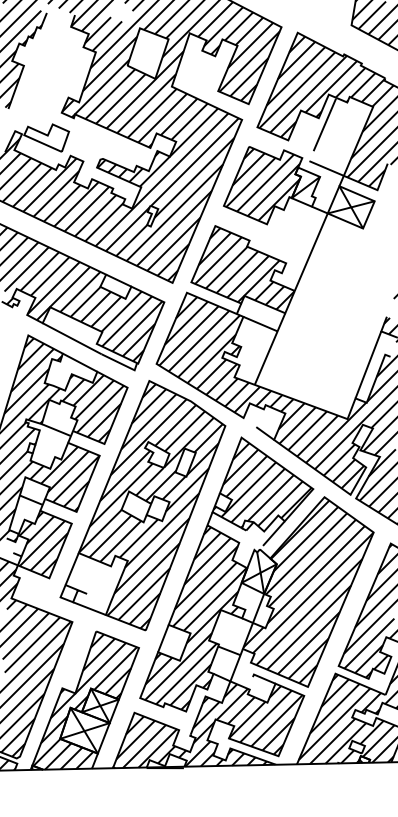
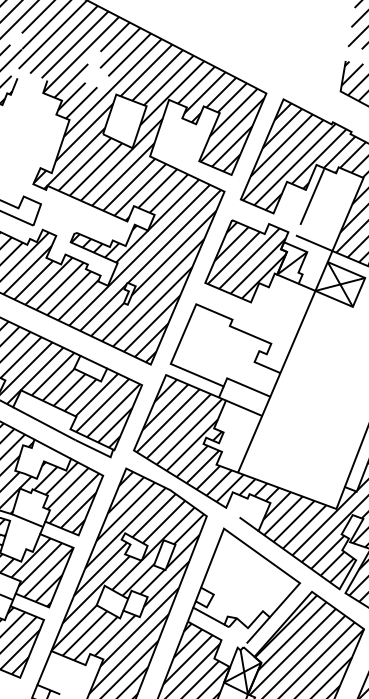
hatch: (244, 268) -> (227, 349), removed
hatch: (262, 485) -> (246, 579), removed

